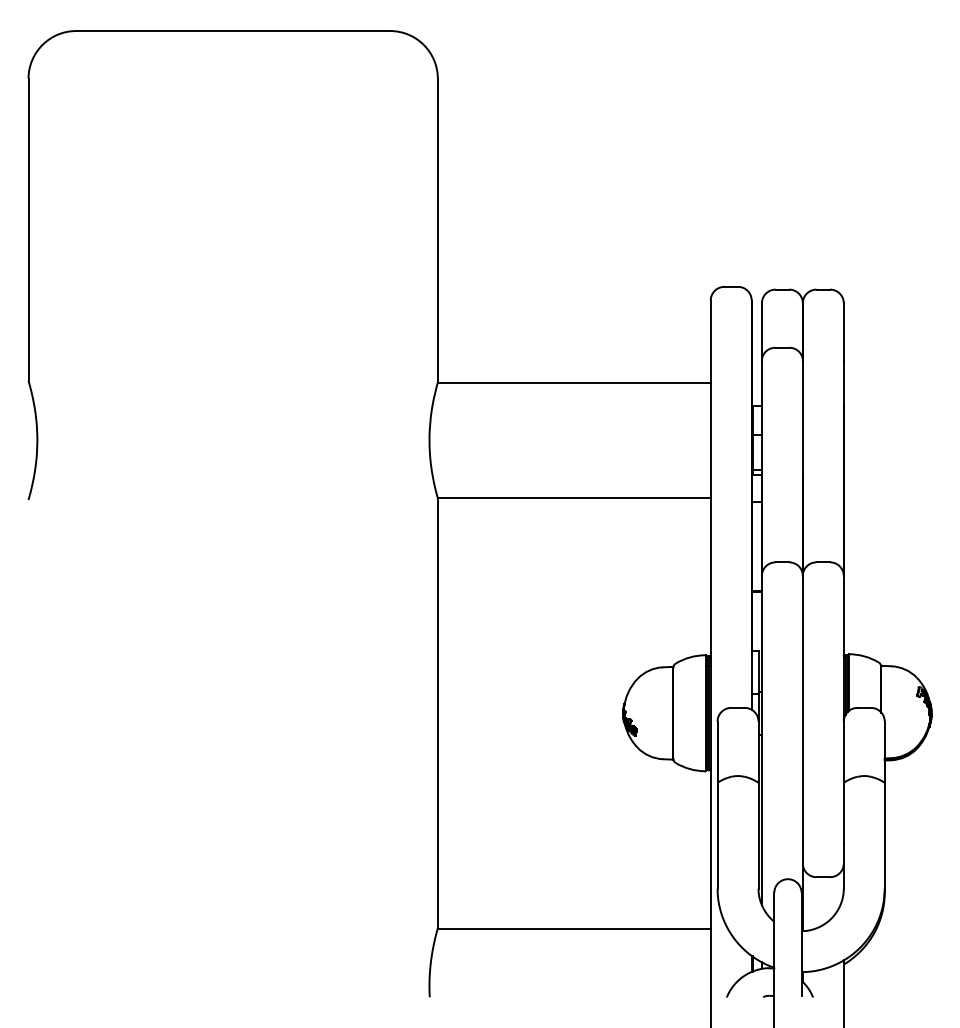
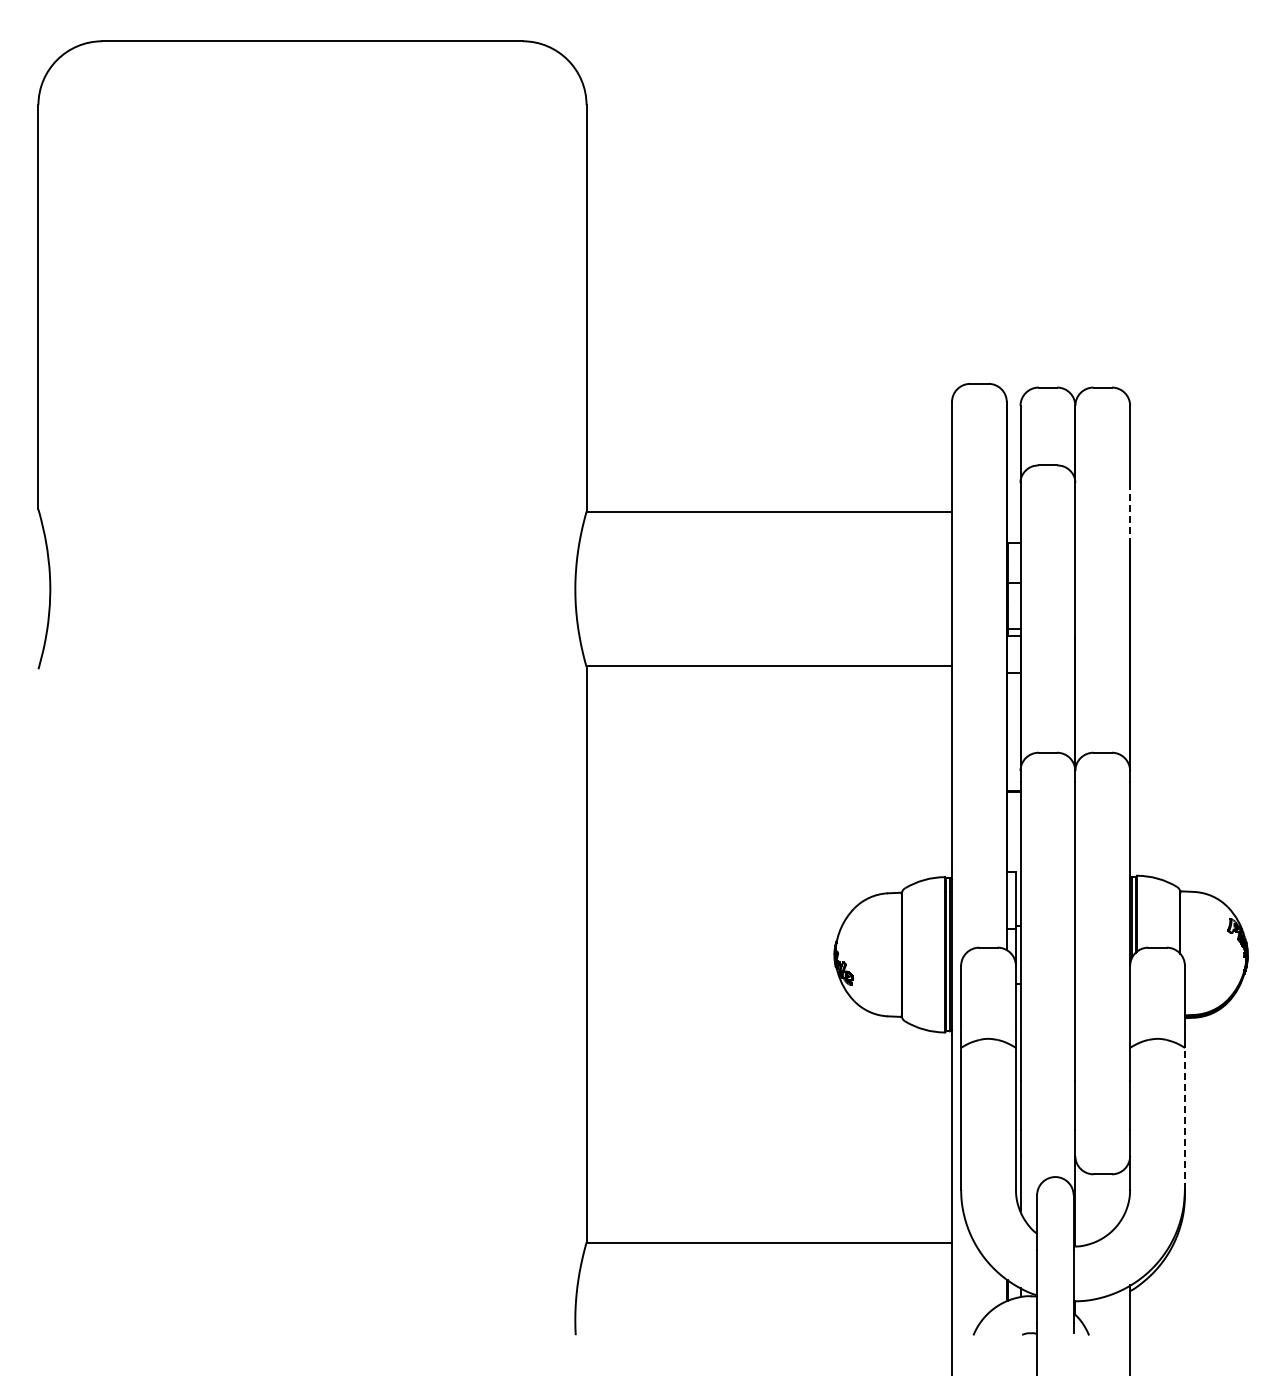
line: (844, 382) -> (1130, 512), solid -> dashed
line: (884, 835) -> (1184, 1118), solid -> dashed

